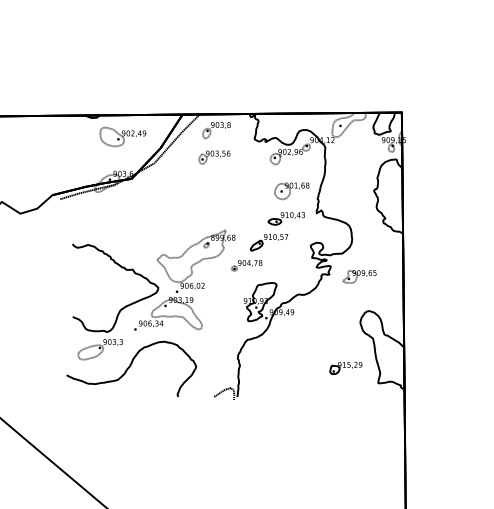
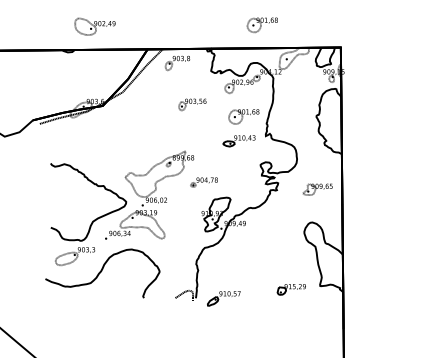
part: (312, 87) -> (262, 25), added
part: (122, 136) -> (94, 26), moved
part: (214, 157) -> (192, 104), moved
part: (269, 242) -> (224, 298), moved
part: (359, 276) -> (317, 189), moved
part: (345, 367) -> (291, 288), moved

